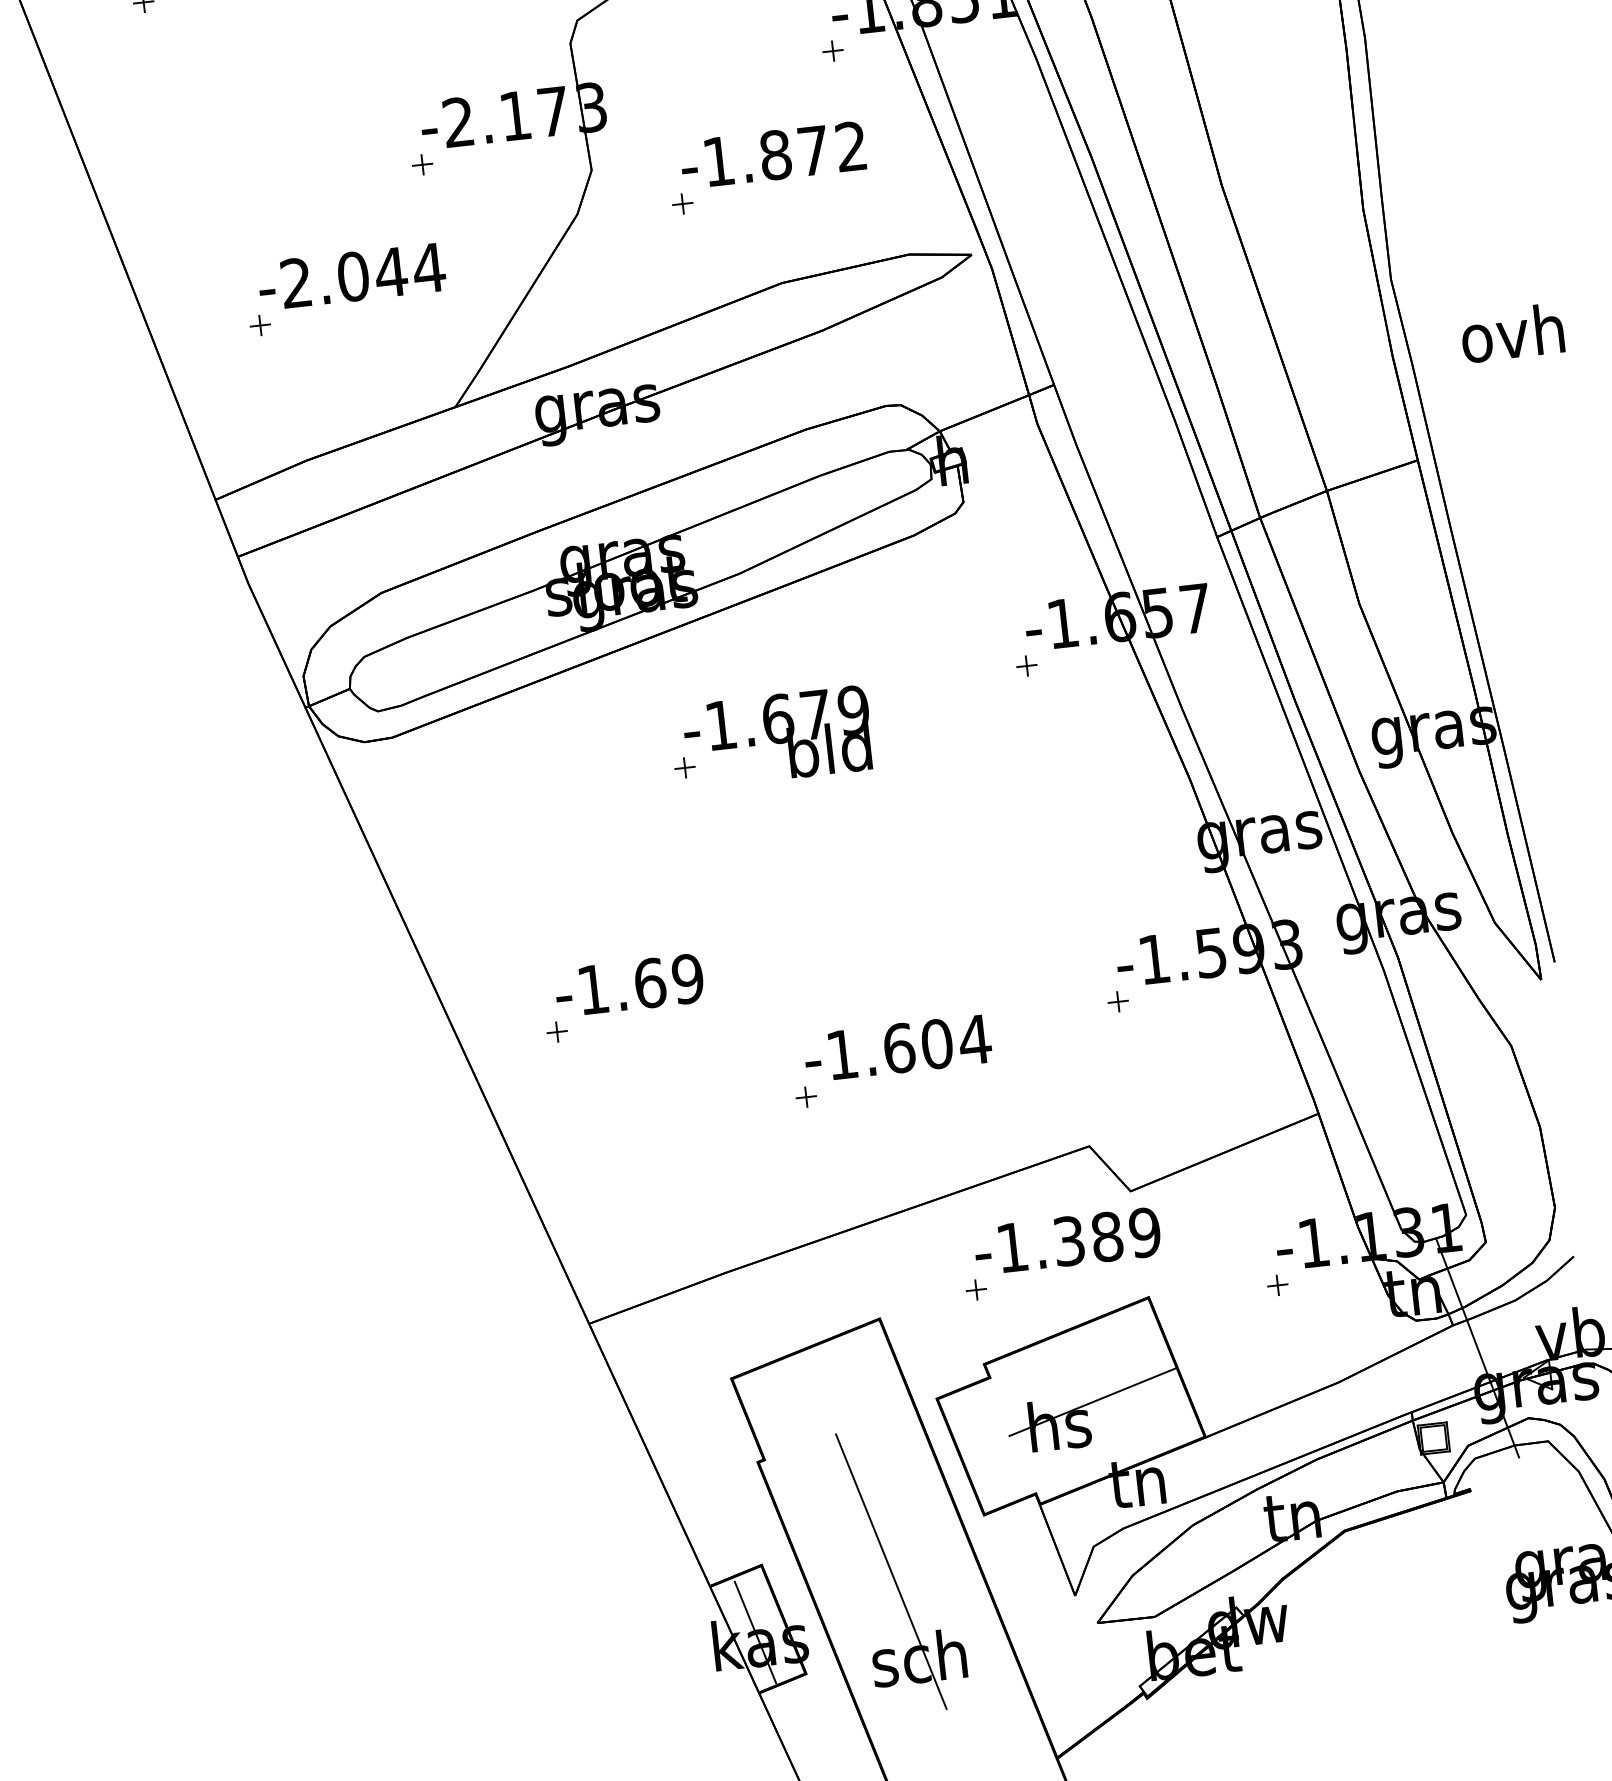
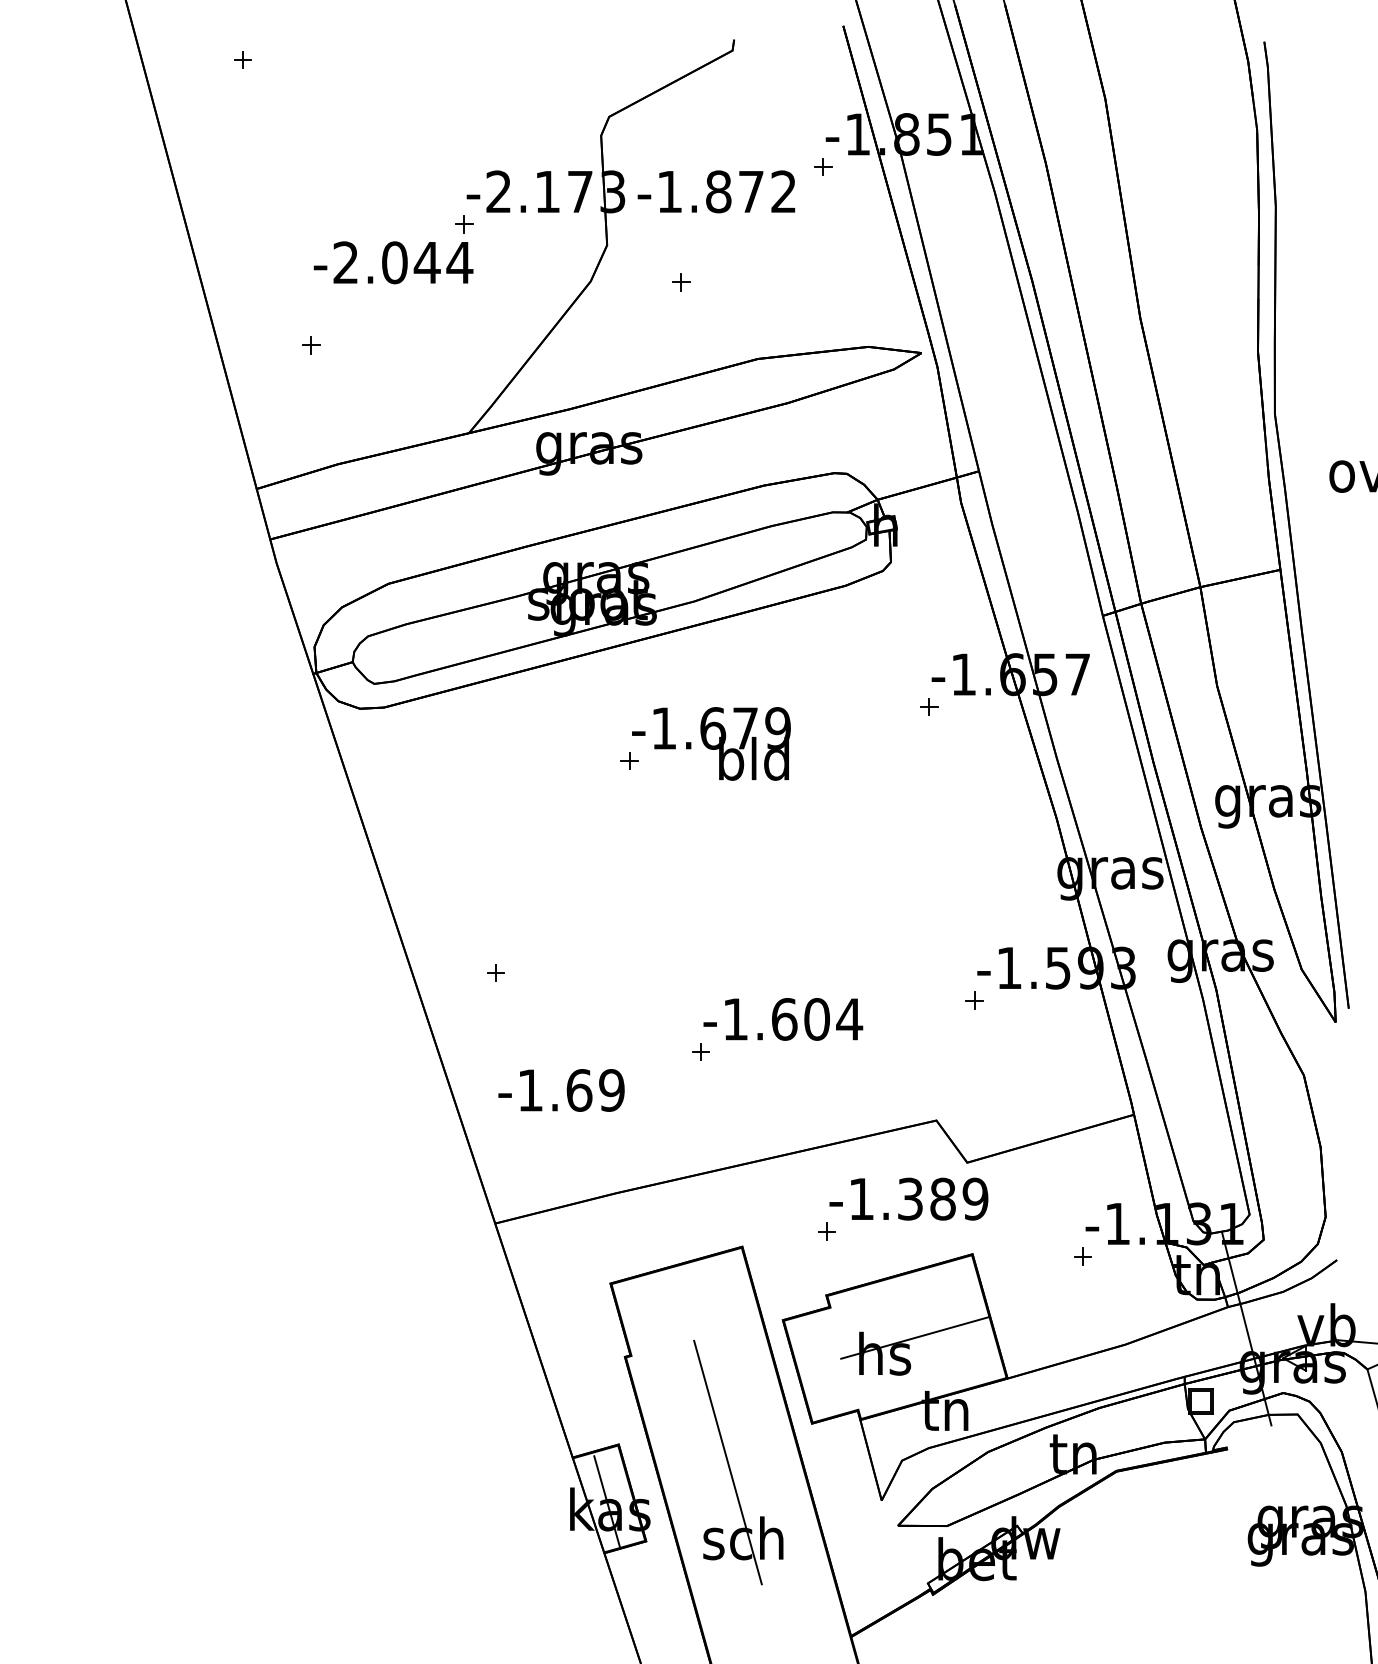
text: (773, 155) -> (716, 191), moved
text: (351, 276) -> (393, 262), moved
text: (629, 985) -> (561, 1090), moved

